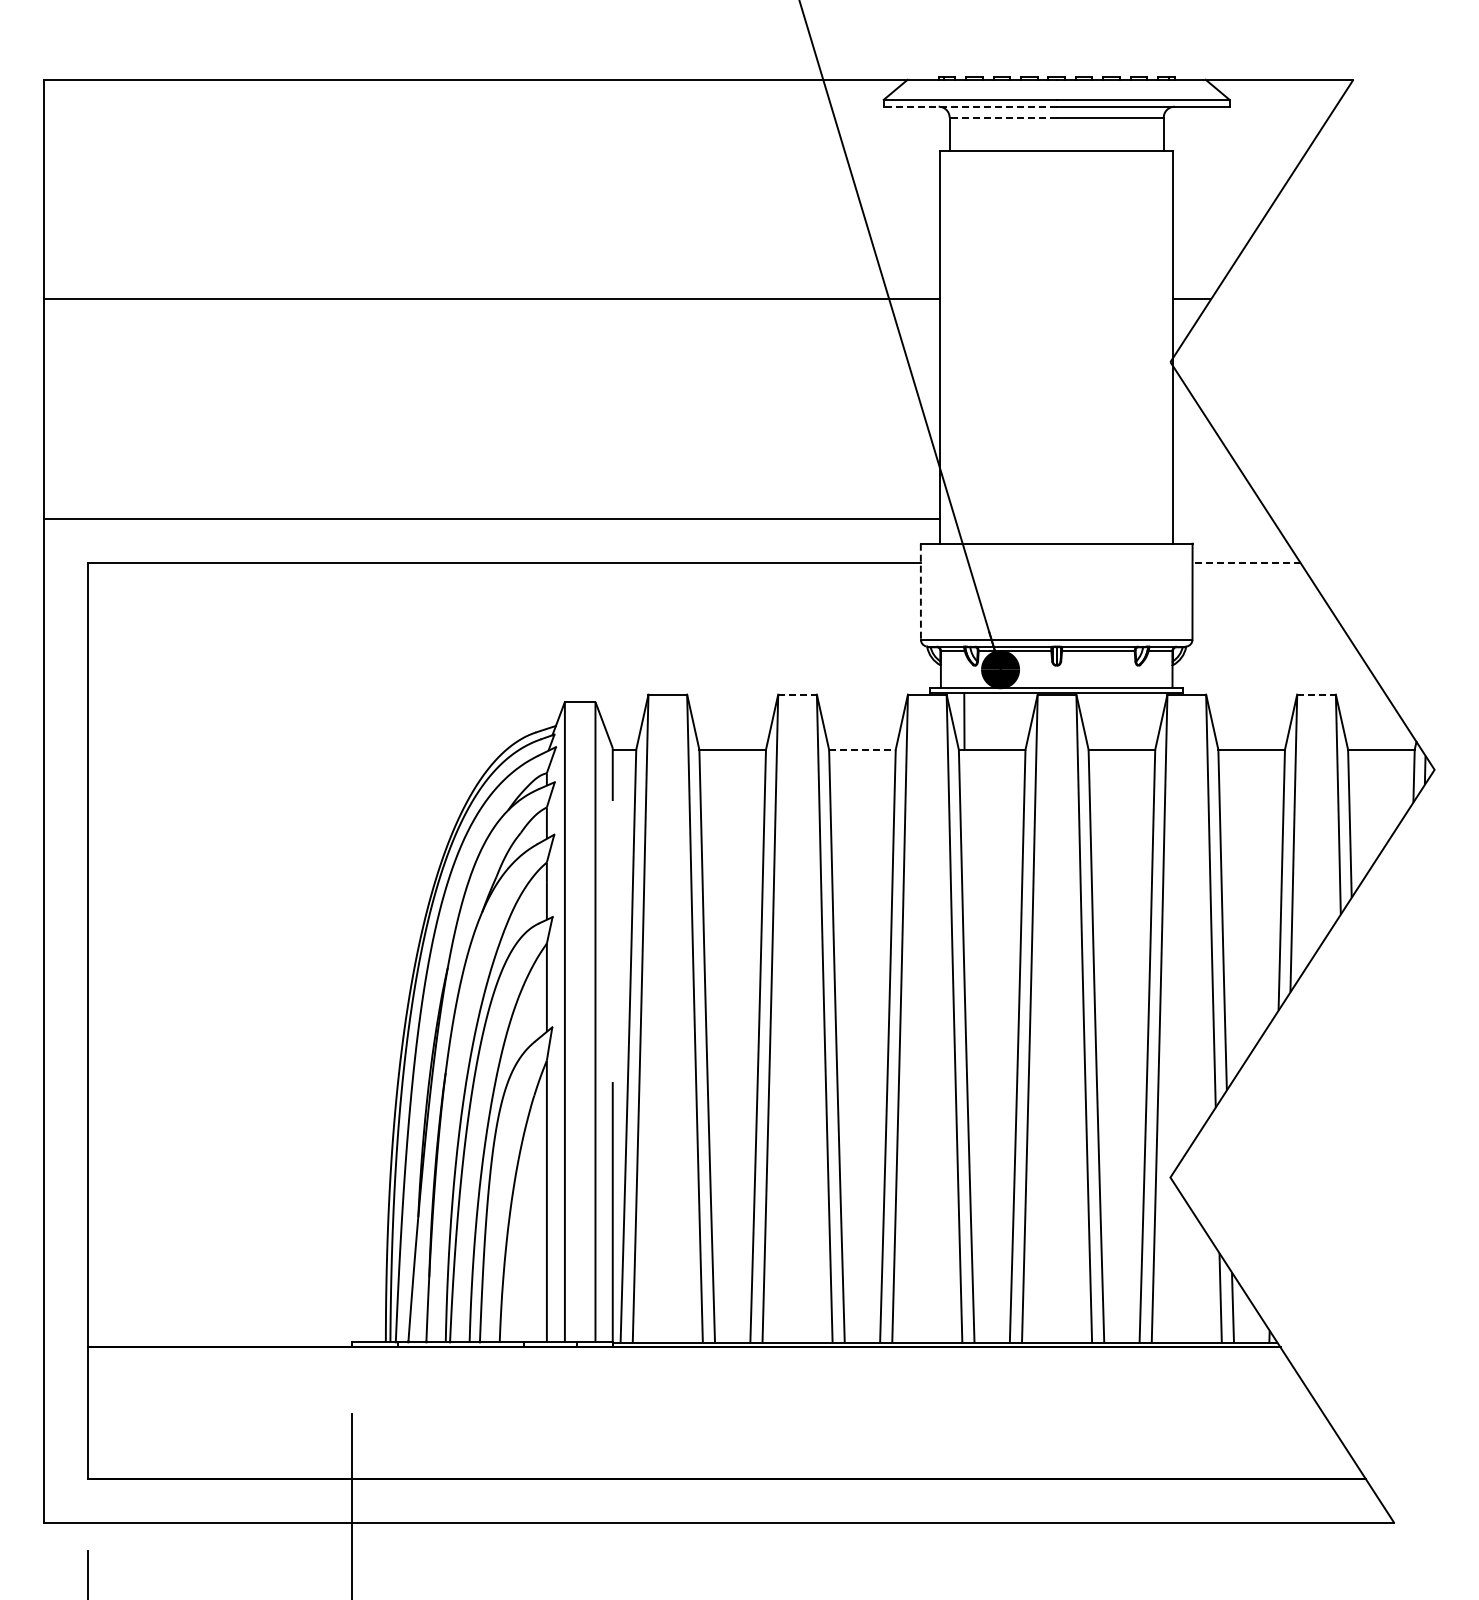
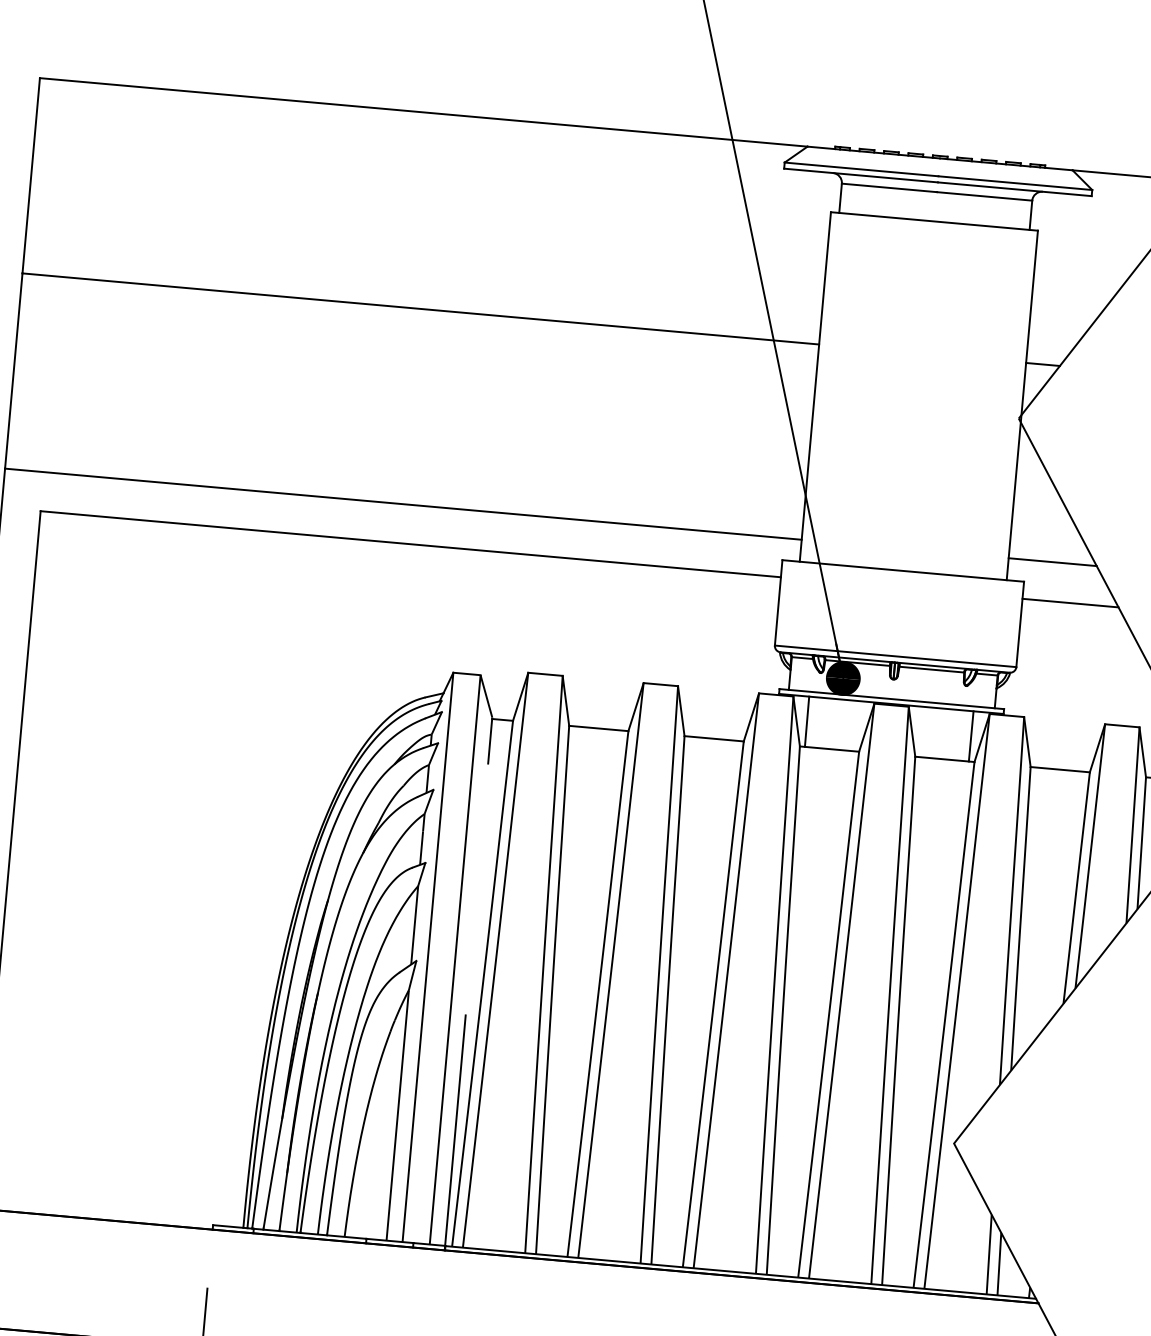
line: (969, 106) -> (860, 175), dashed -> solid
line: (1003, 117) -> (889, 187), dashed -> solid
line: (1222, 518) -> (1052, 561), added
line: (1246, 562) -> (1070, 602), dashed -> solid
line: (920, 592) -> (778, 603), dashed -> solid
line: (798, 694) -> (661, 684), dashed -> solid
line: (1317, 694) -> (1123, 725), dashed -> solid
line: (1148, 721) -> (970, 736), added
line: (862, 749) -> (714, 738), dashed -> solid

